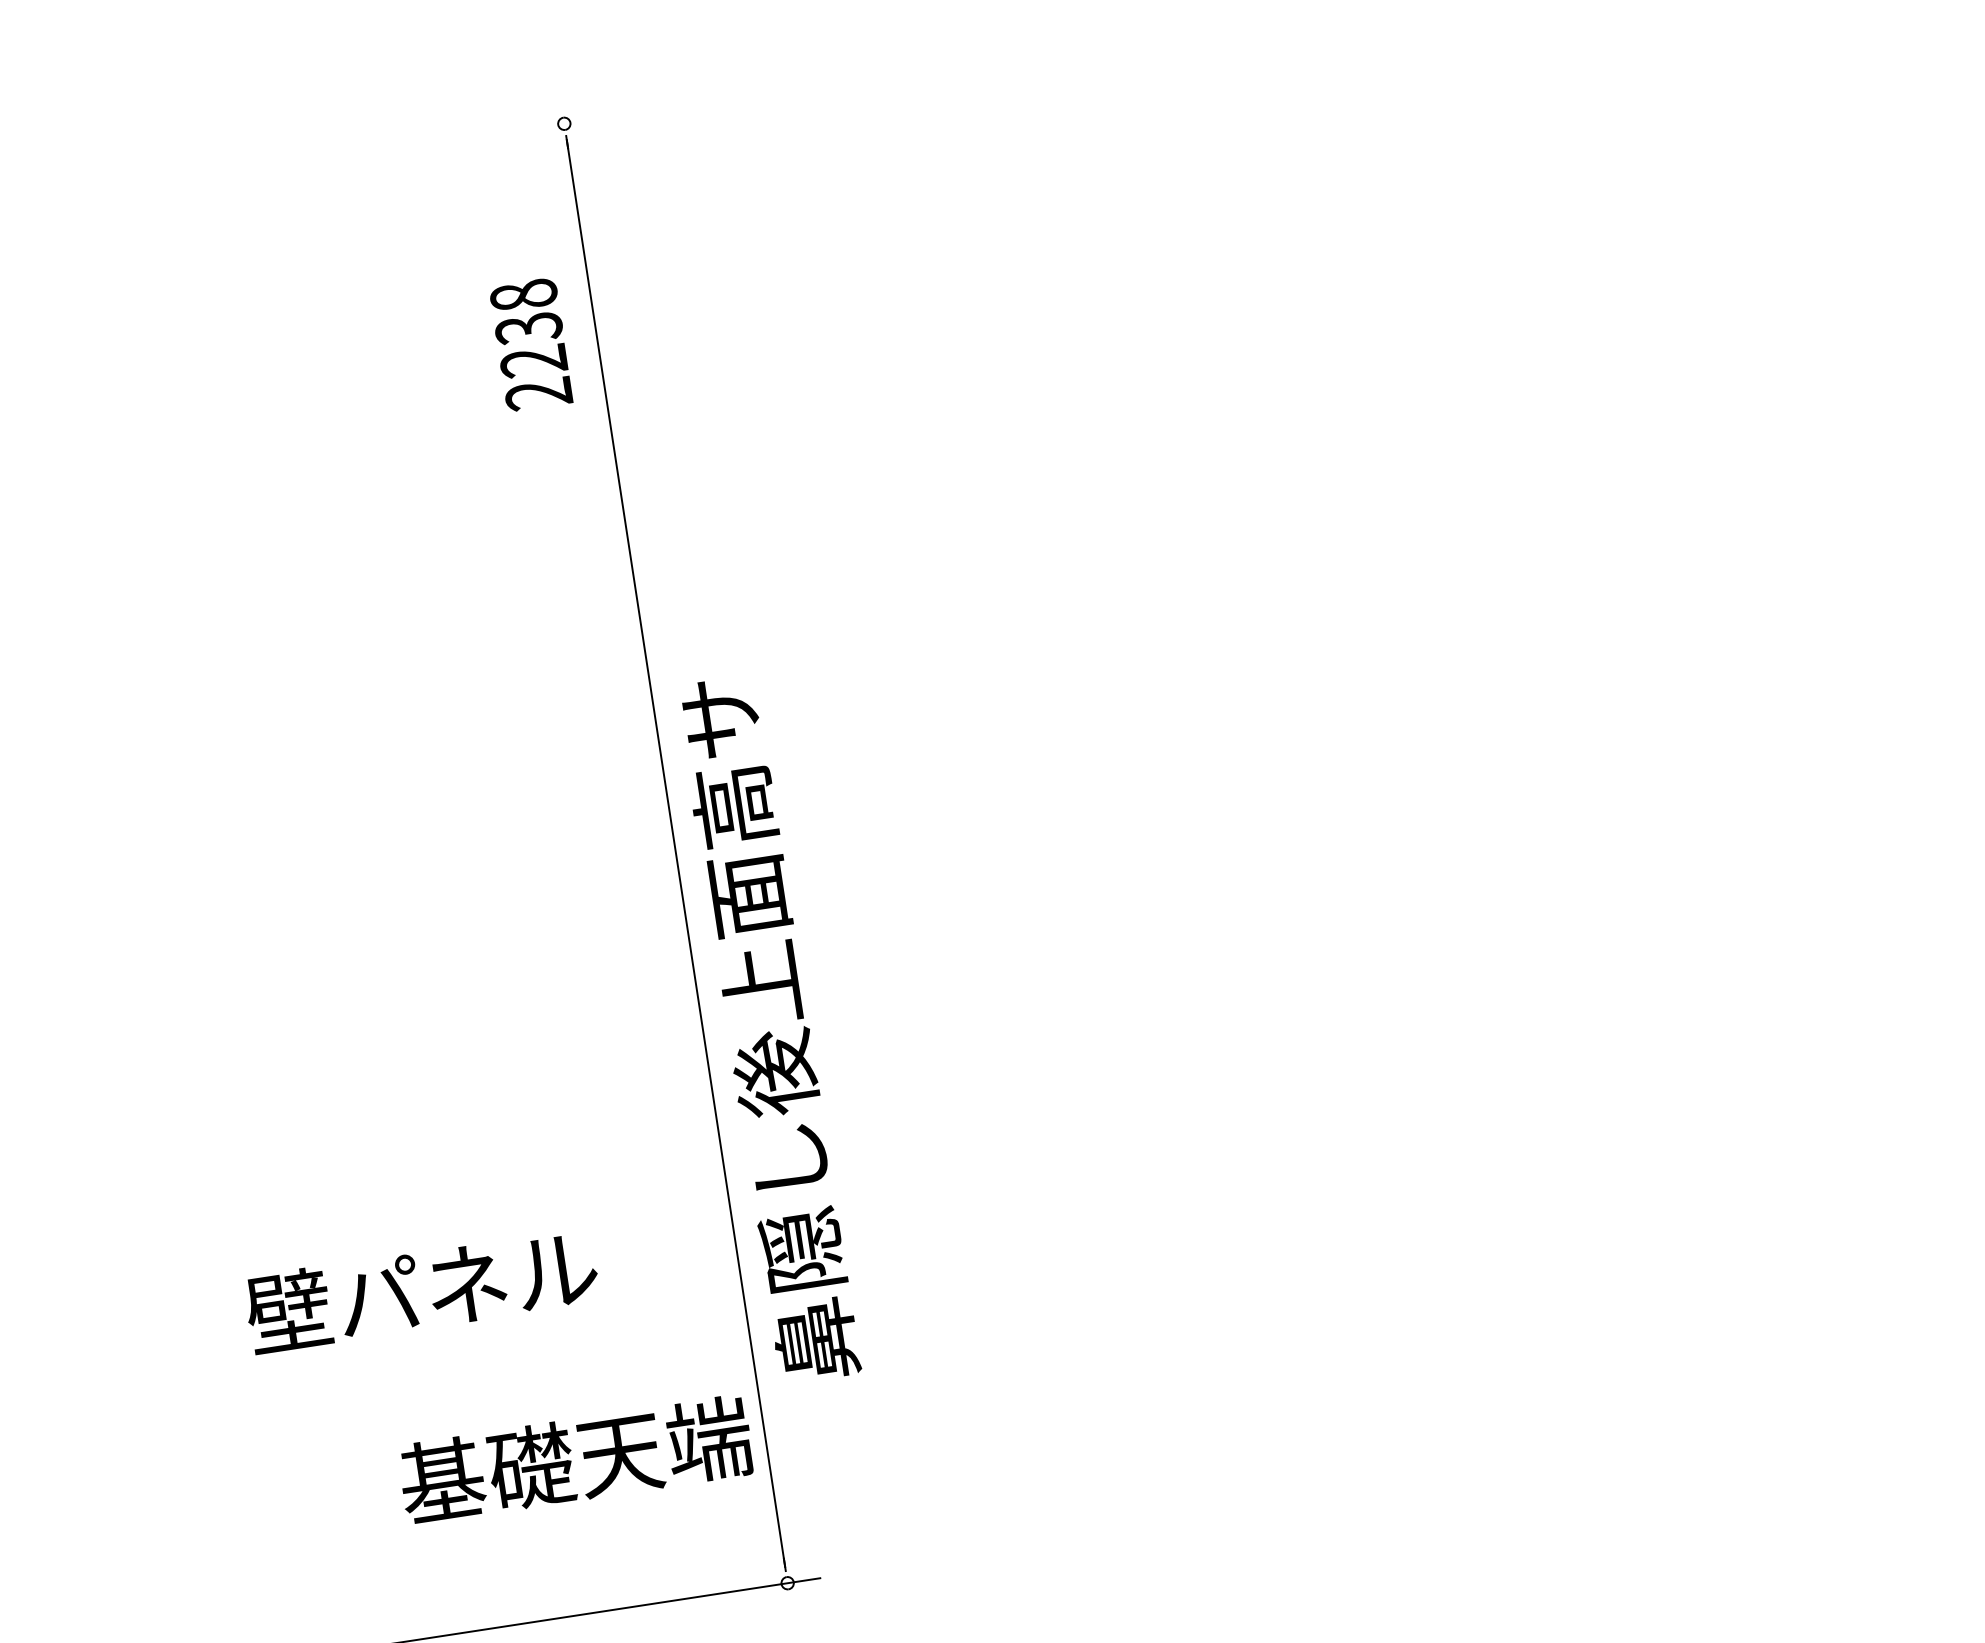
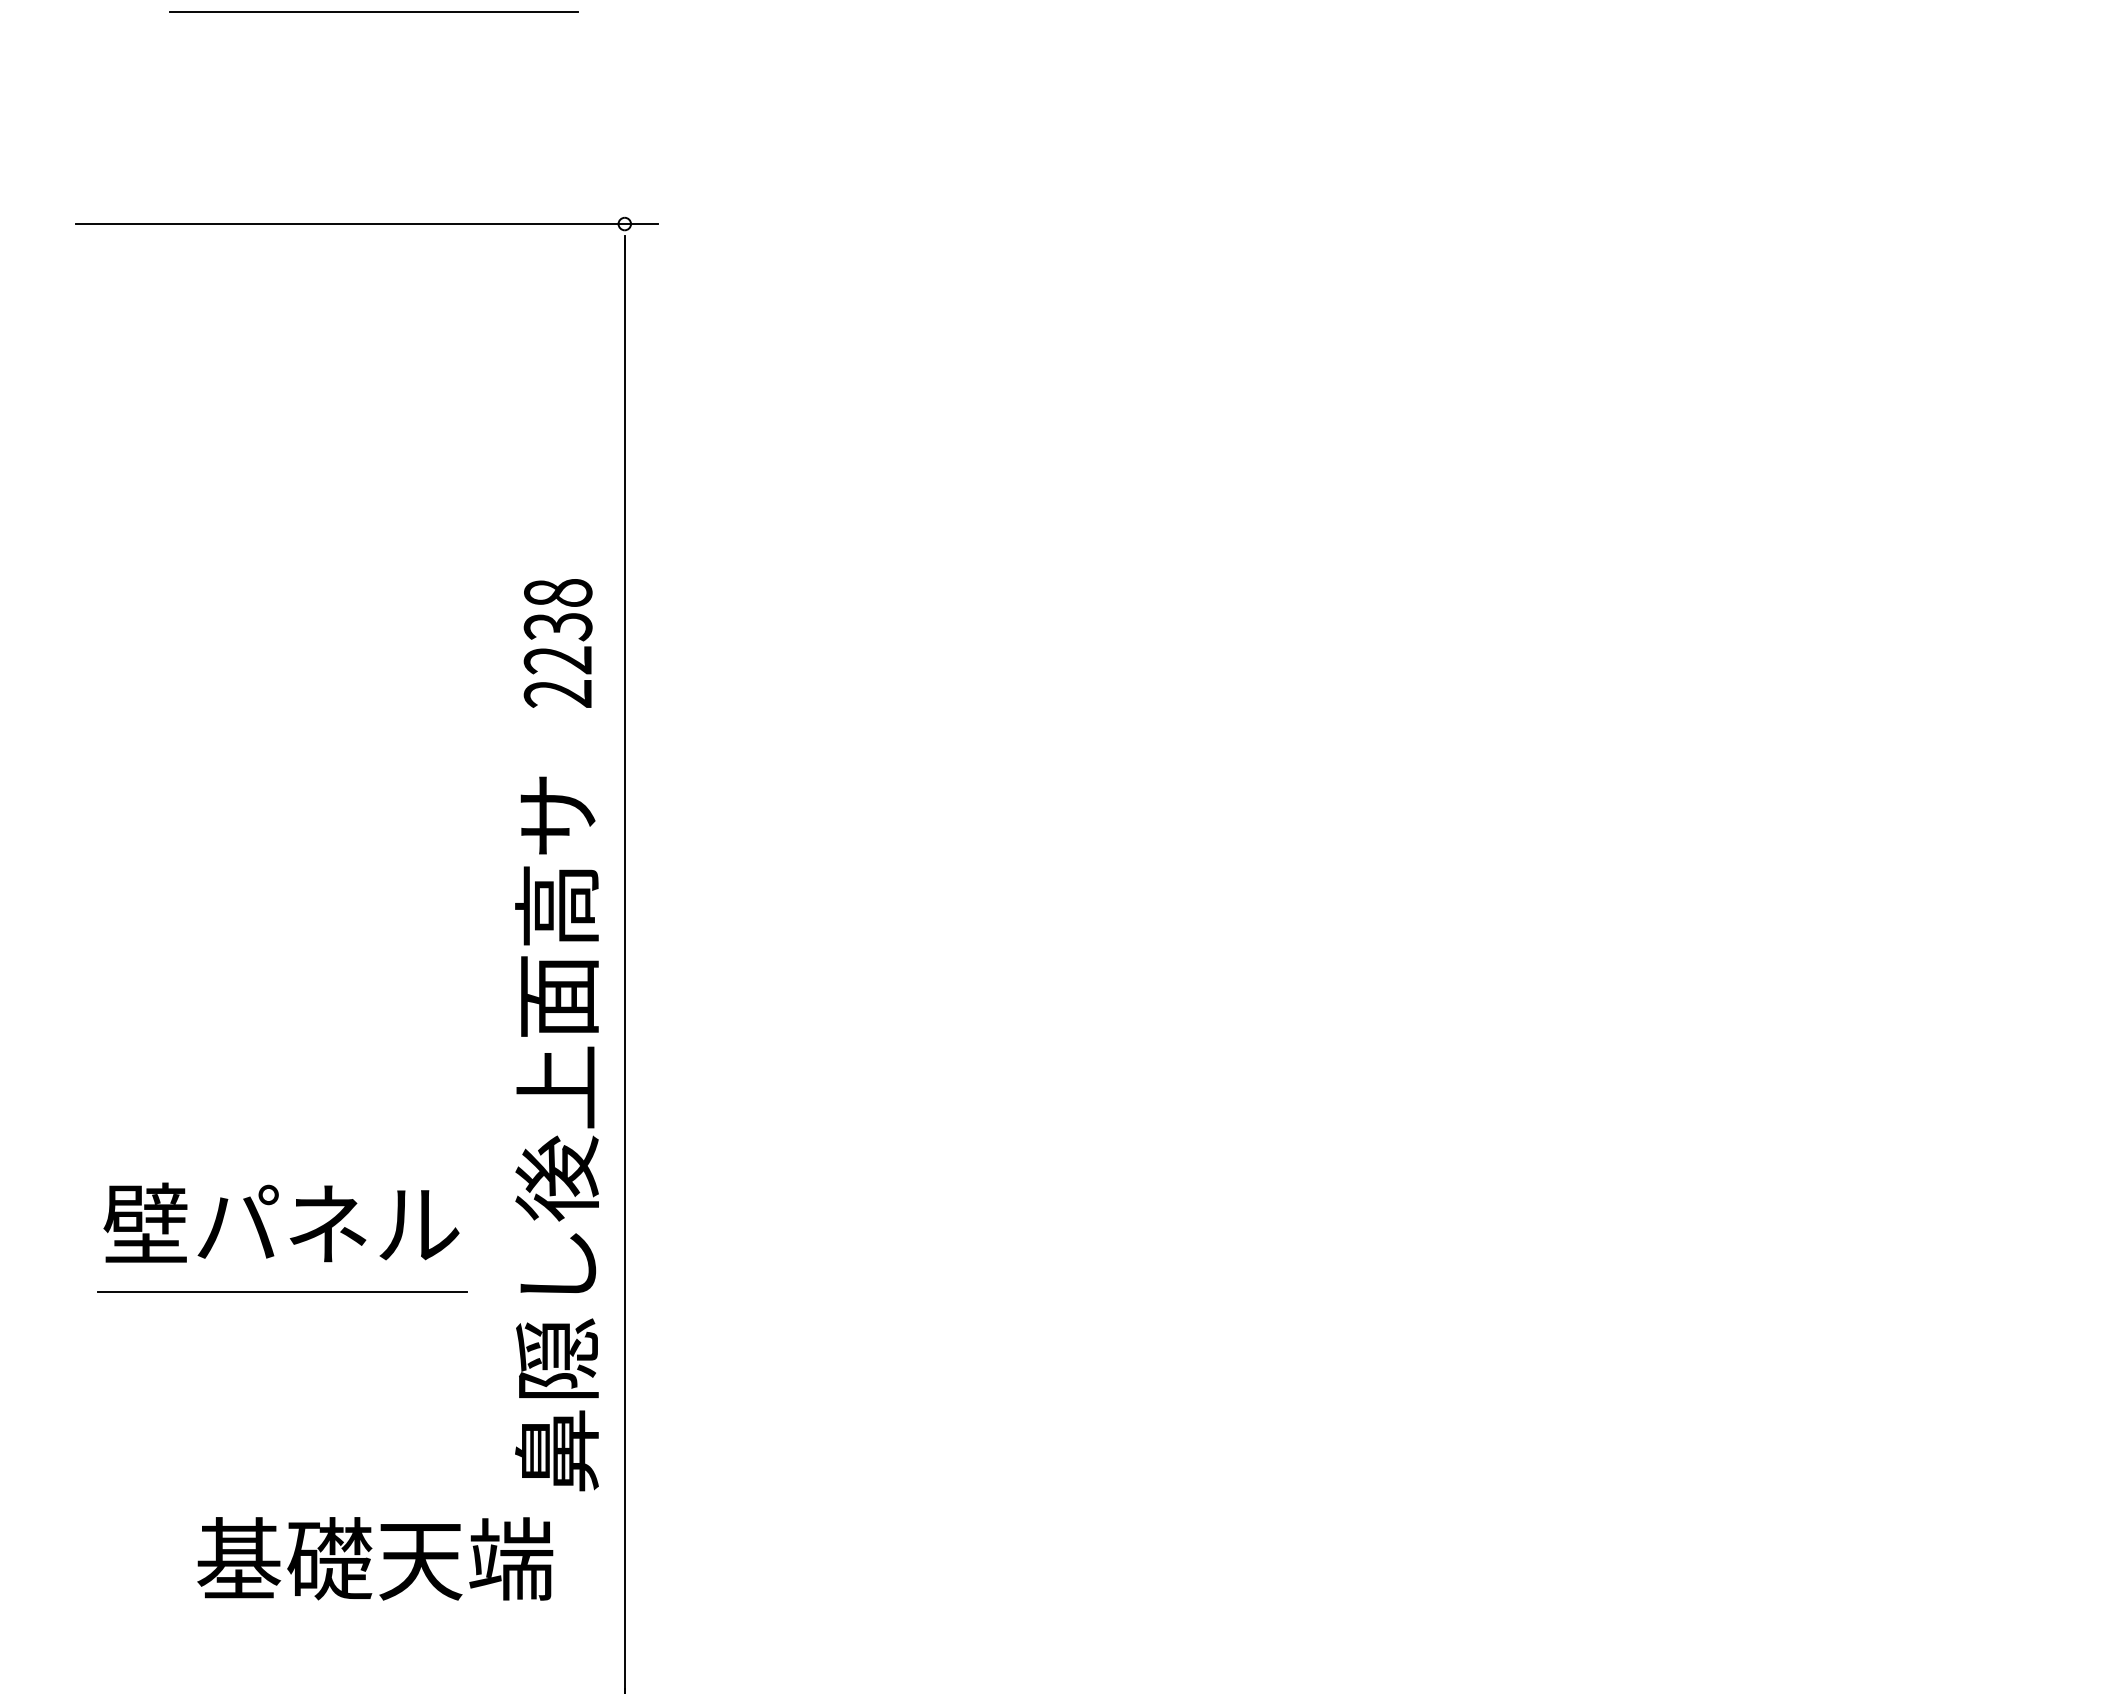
line: (312, 162) -> (367, 224), added
text: (530, 344) -> (557, 643), moved
text: (767, 1029) -> (556, 1133), moved
line: (389, 1220) -> (282, 1291), added
text: (421, 1289) -> (281, 1222), moved
text: (576, 1459) -> (375, 1558), moved

